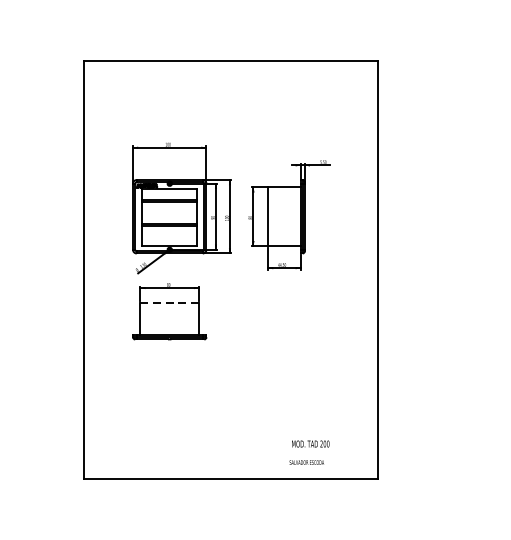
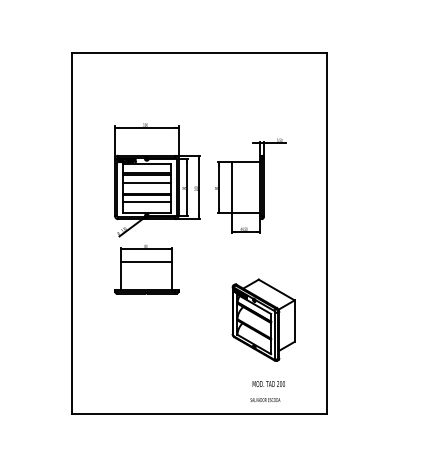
line: (169, 211) -> (146, 182), added
line: (169, 233) -> (146, 201), added
line: (169, 302) -> (146, 261), dashed -> solid
part: (304, 369) -> (263, 319), added

